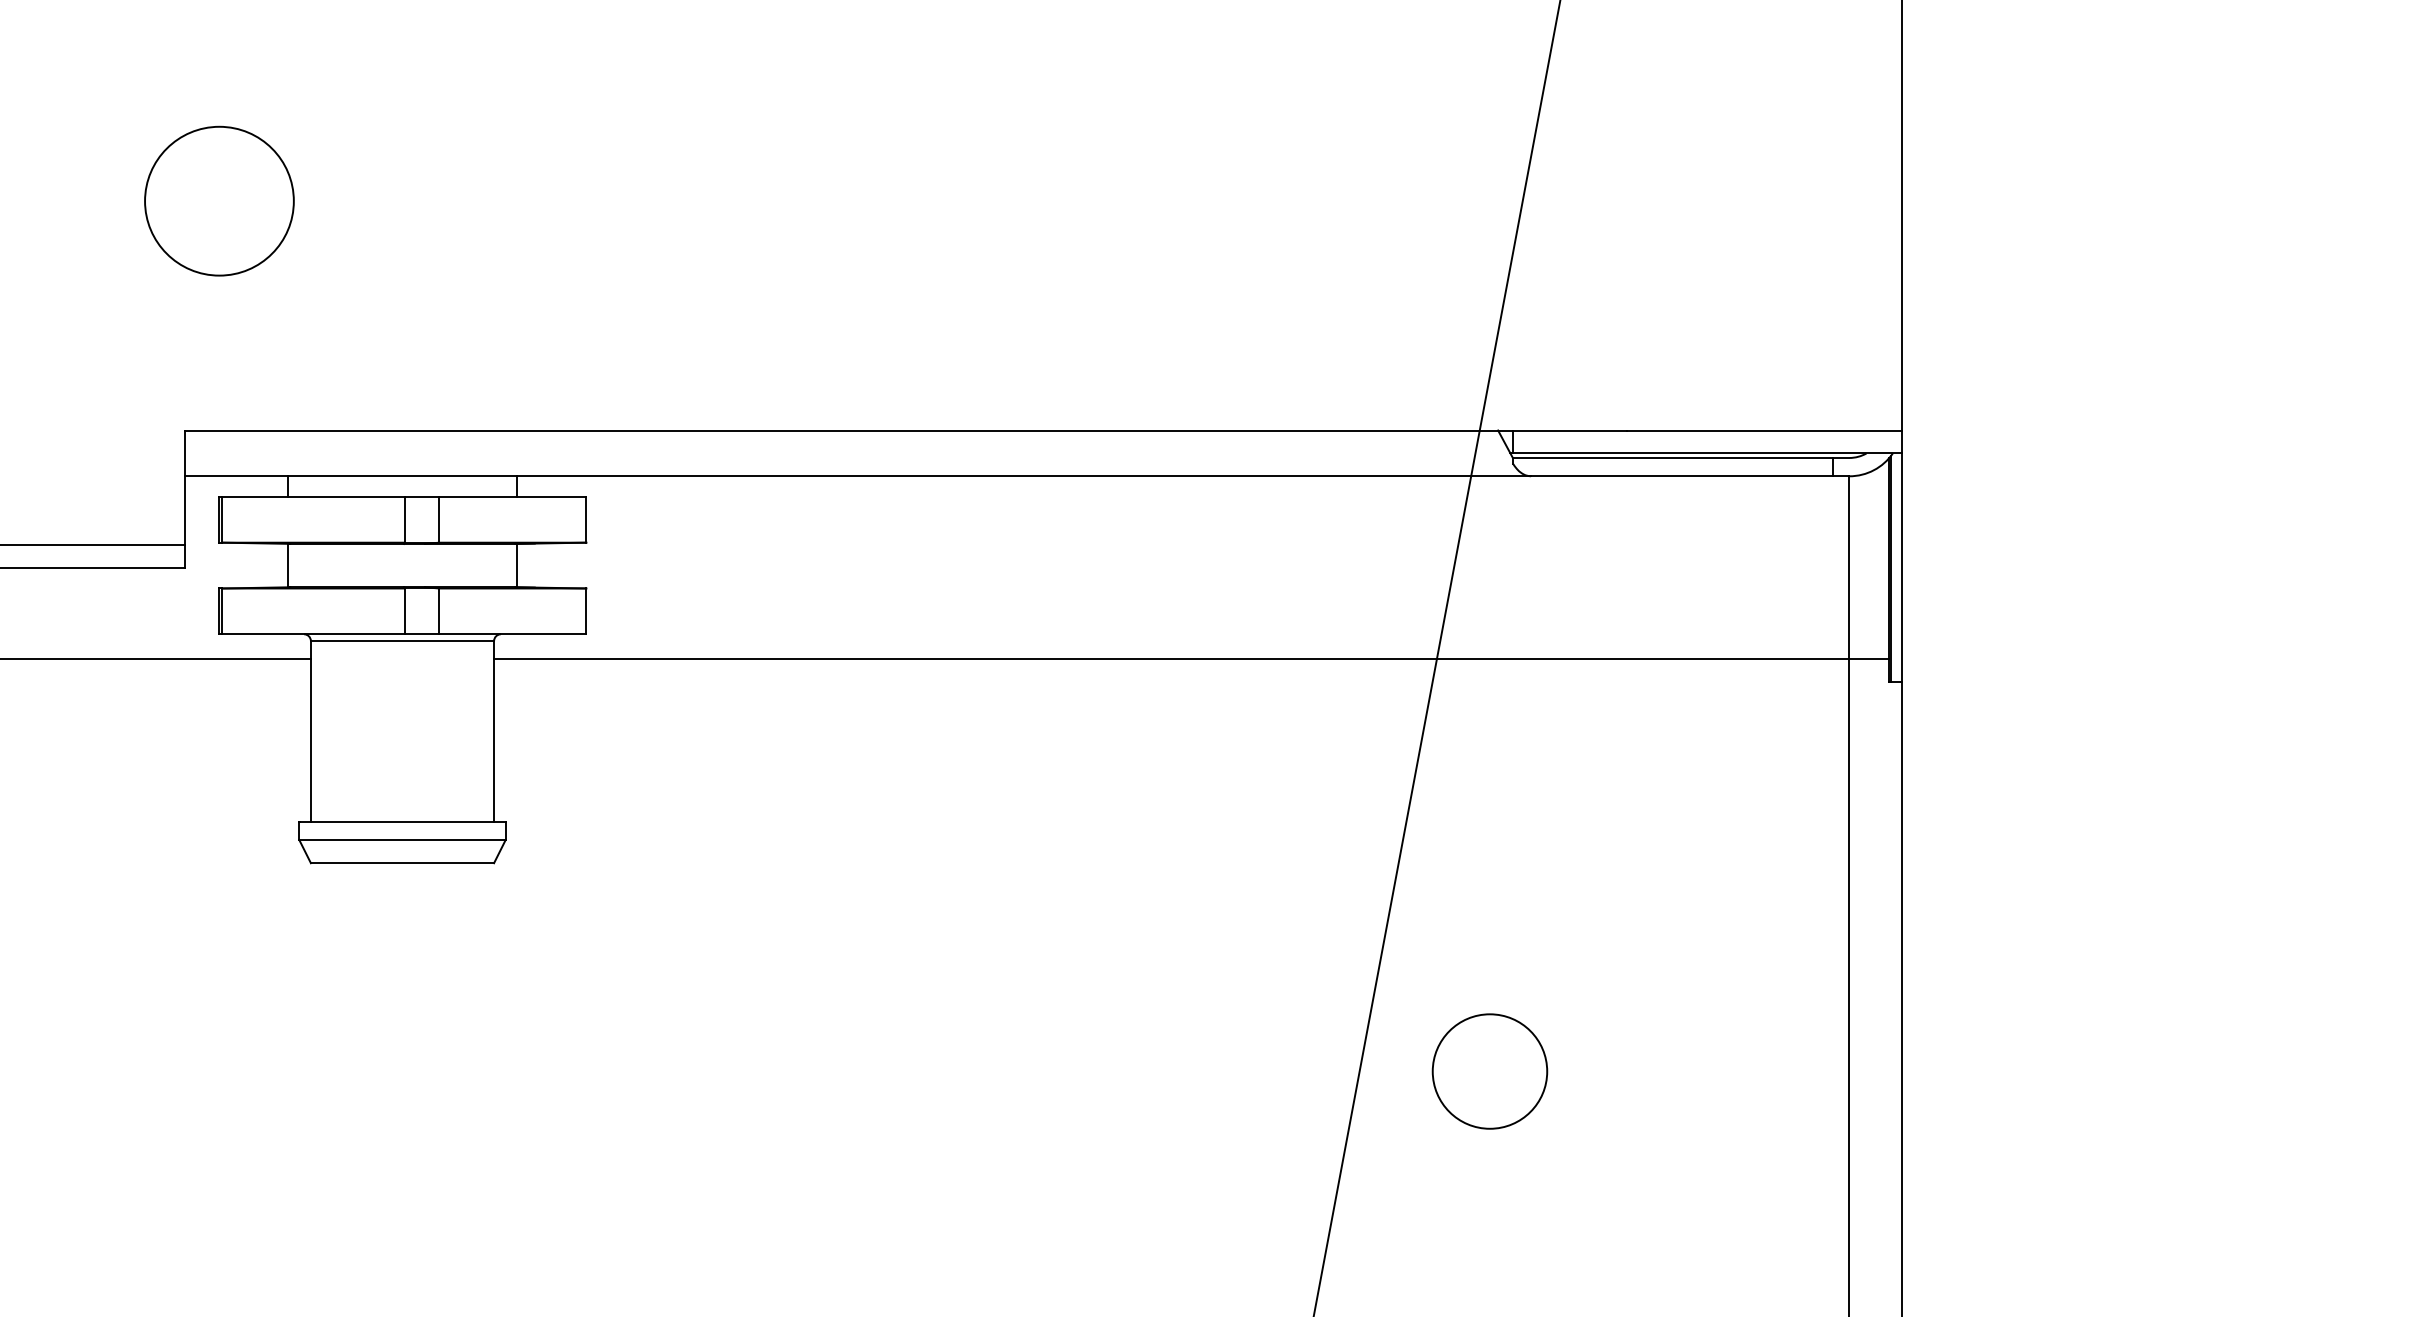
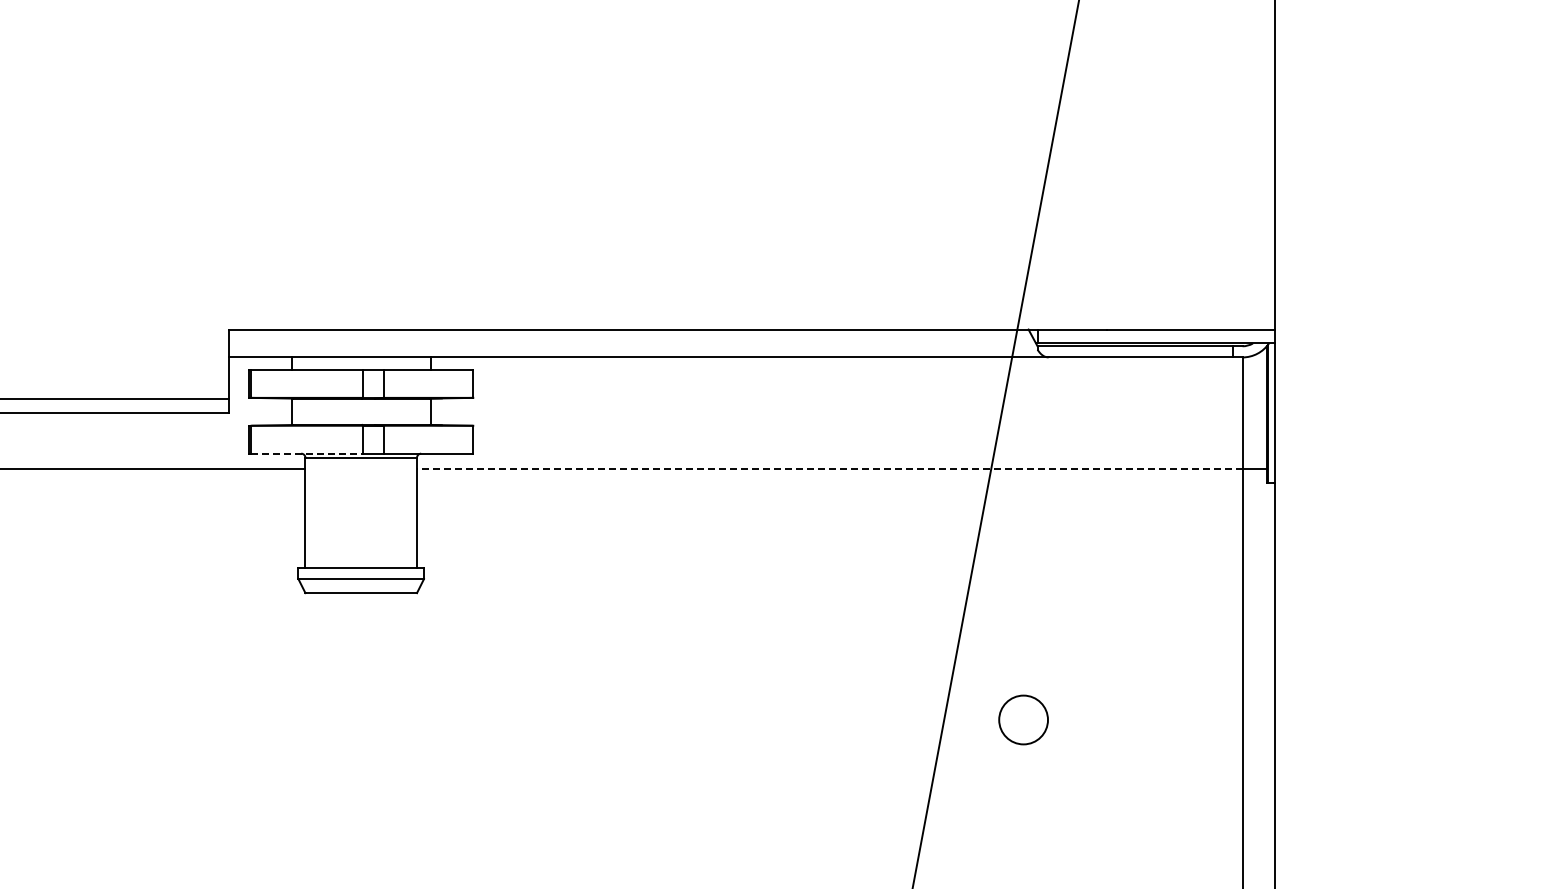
circle: (219, 200) -> (249, 189), removed
line: (314, 634) -> (307, 453), solid -> dashed
line: (1171, 660) -> (829, 469), solid -> dashed
circle: (1489, 1070) -> (1023, 719), size x0.7

